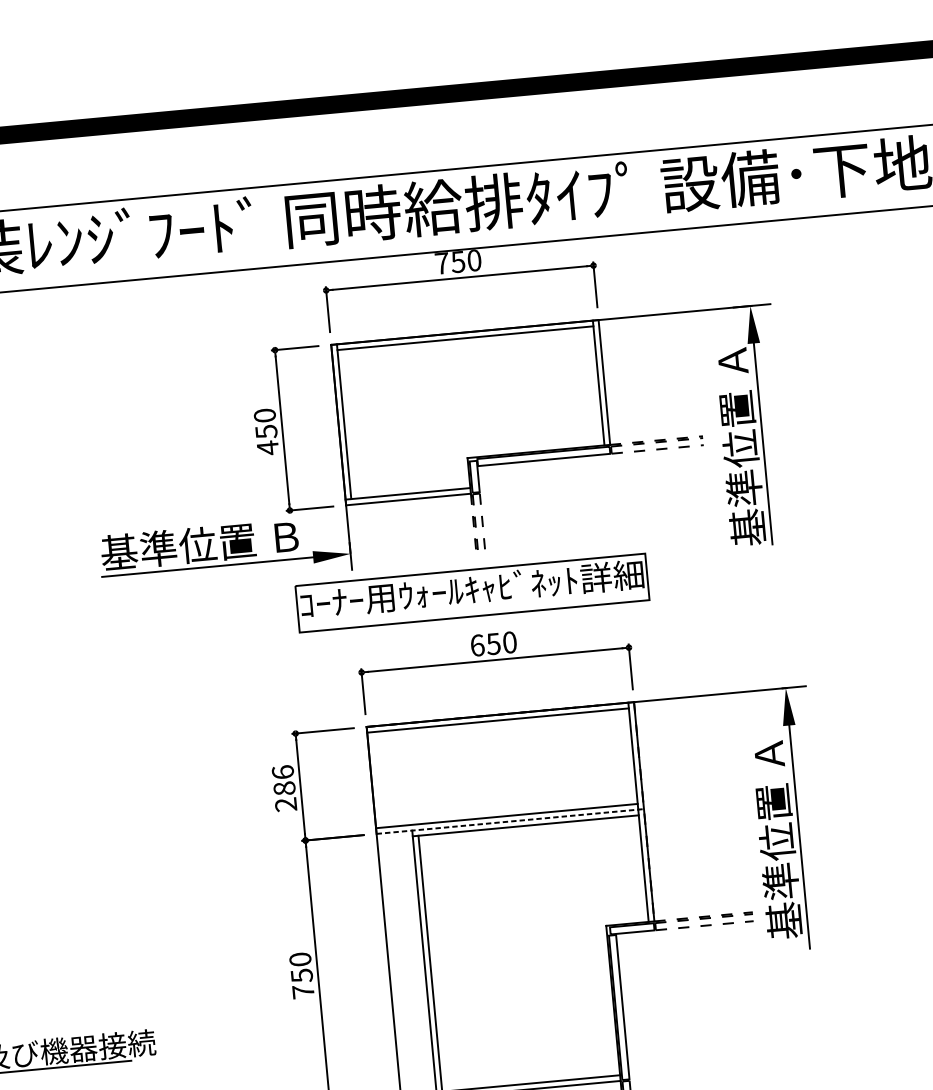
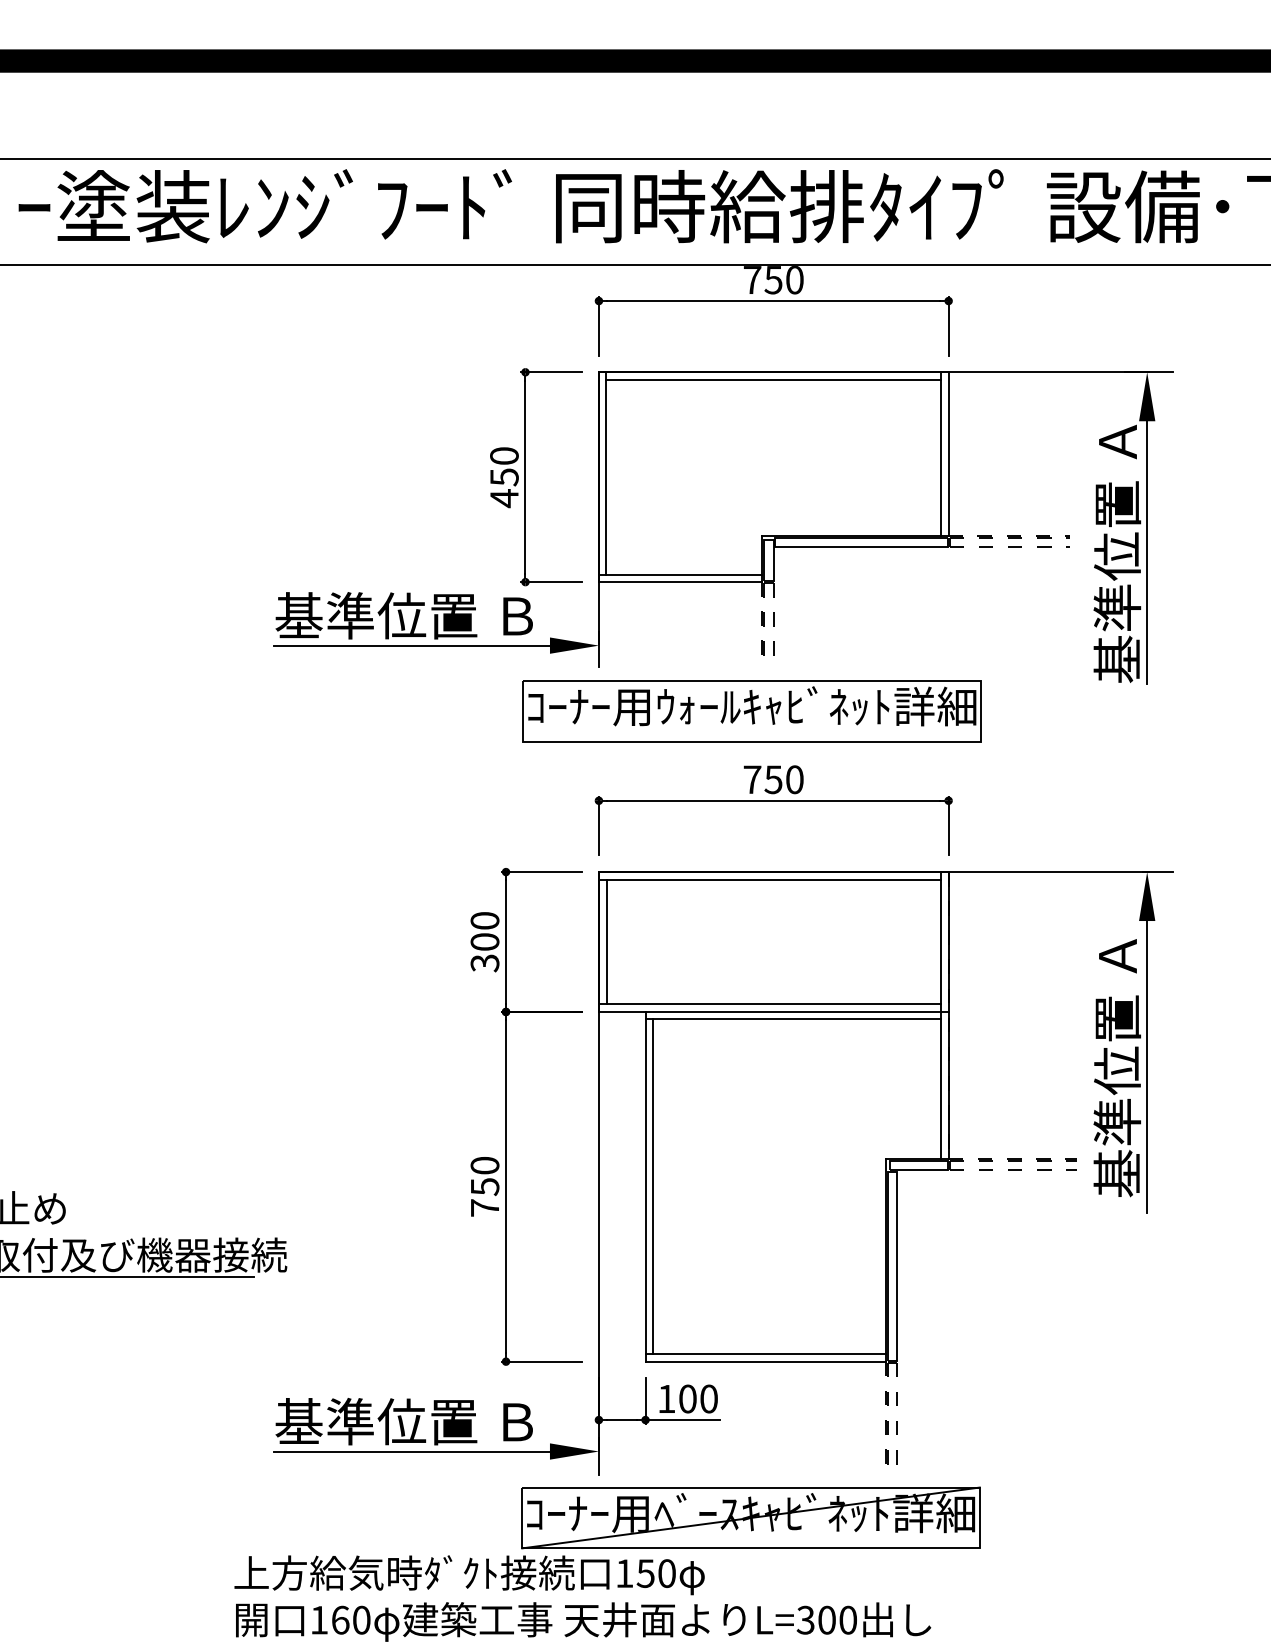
text: (477, 645) -> (752, 779), 650 -> 750
line: (378, 779) -> (607, 941), added
text: (284, 788) -> (484, 941), 286 -> 300
line: (510, 821) -> (773, 1011), dashed -> solid

